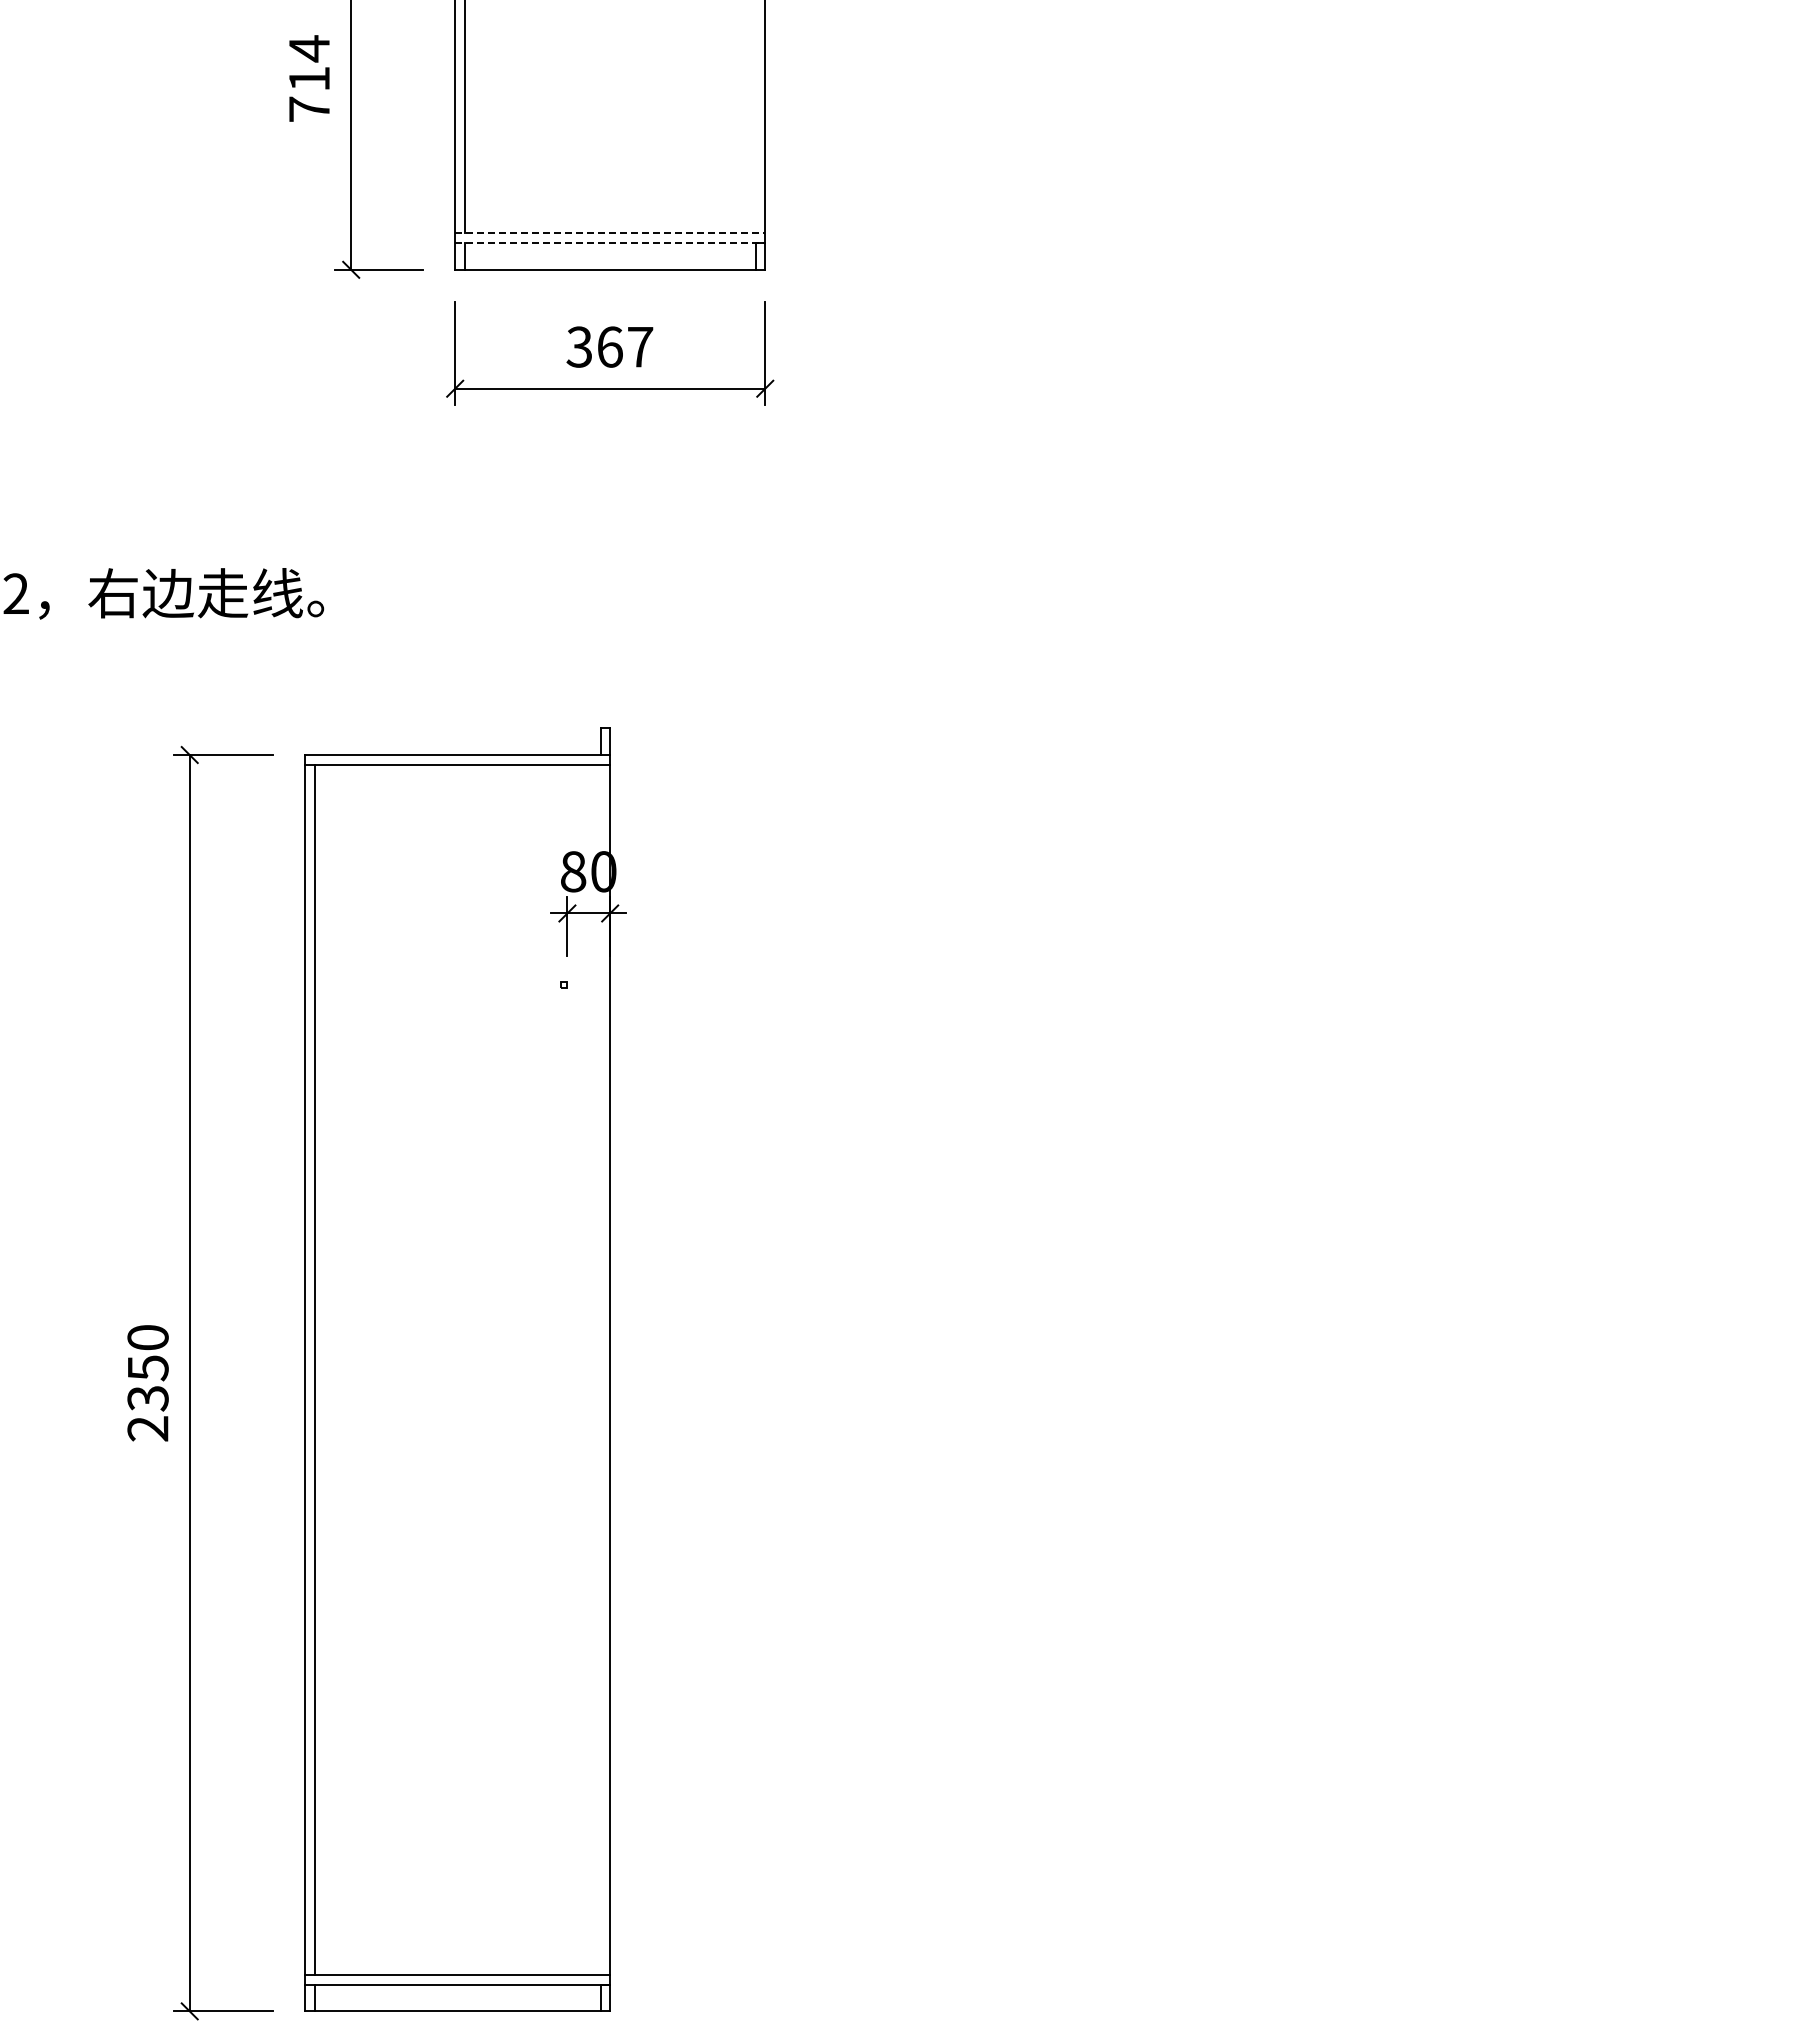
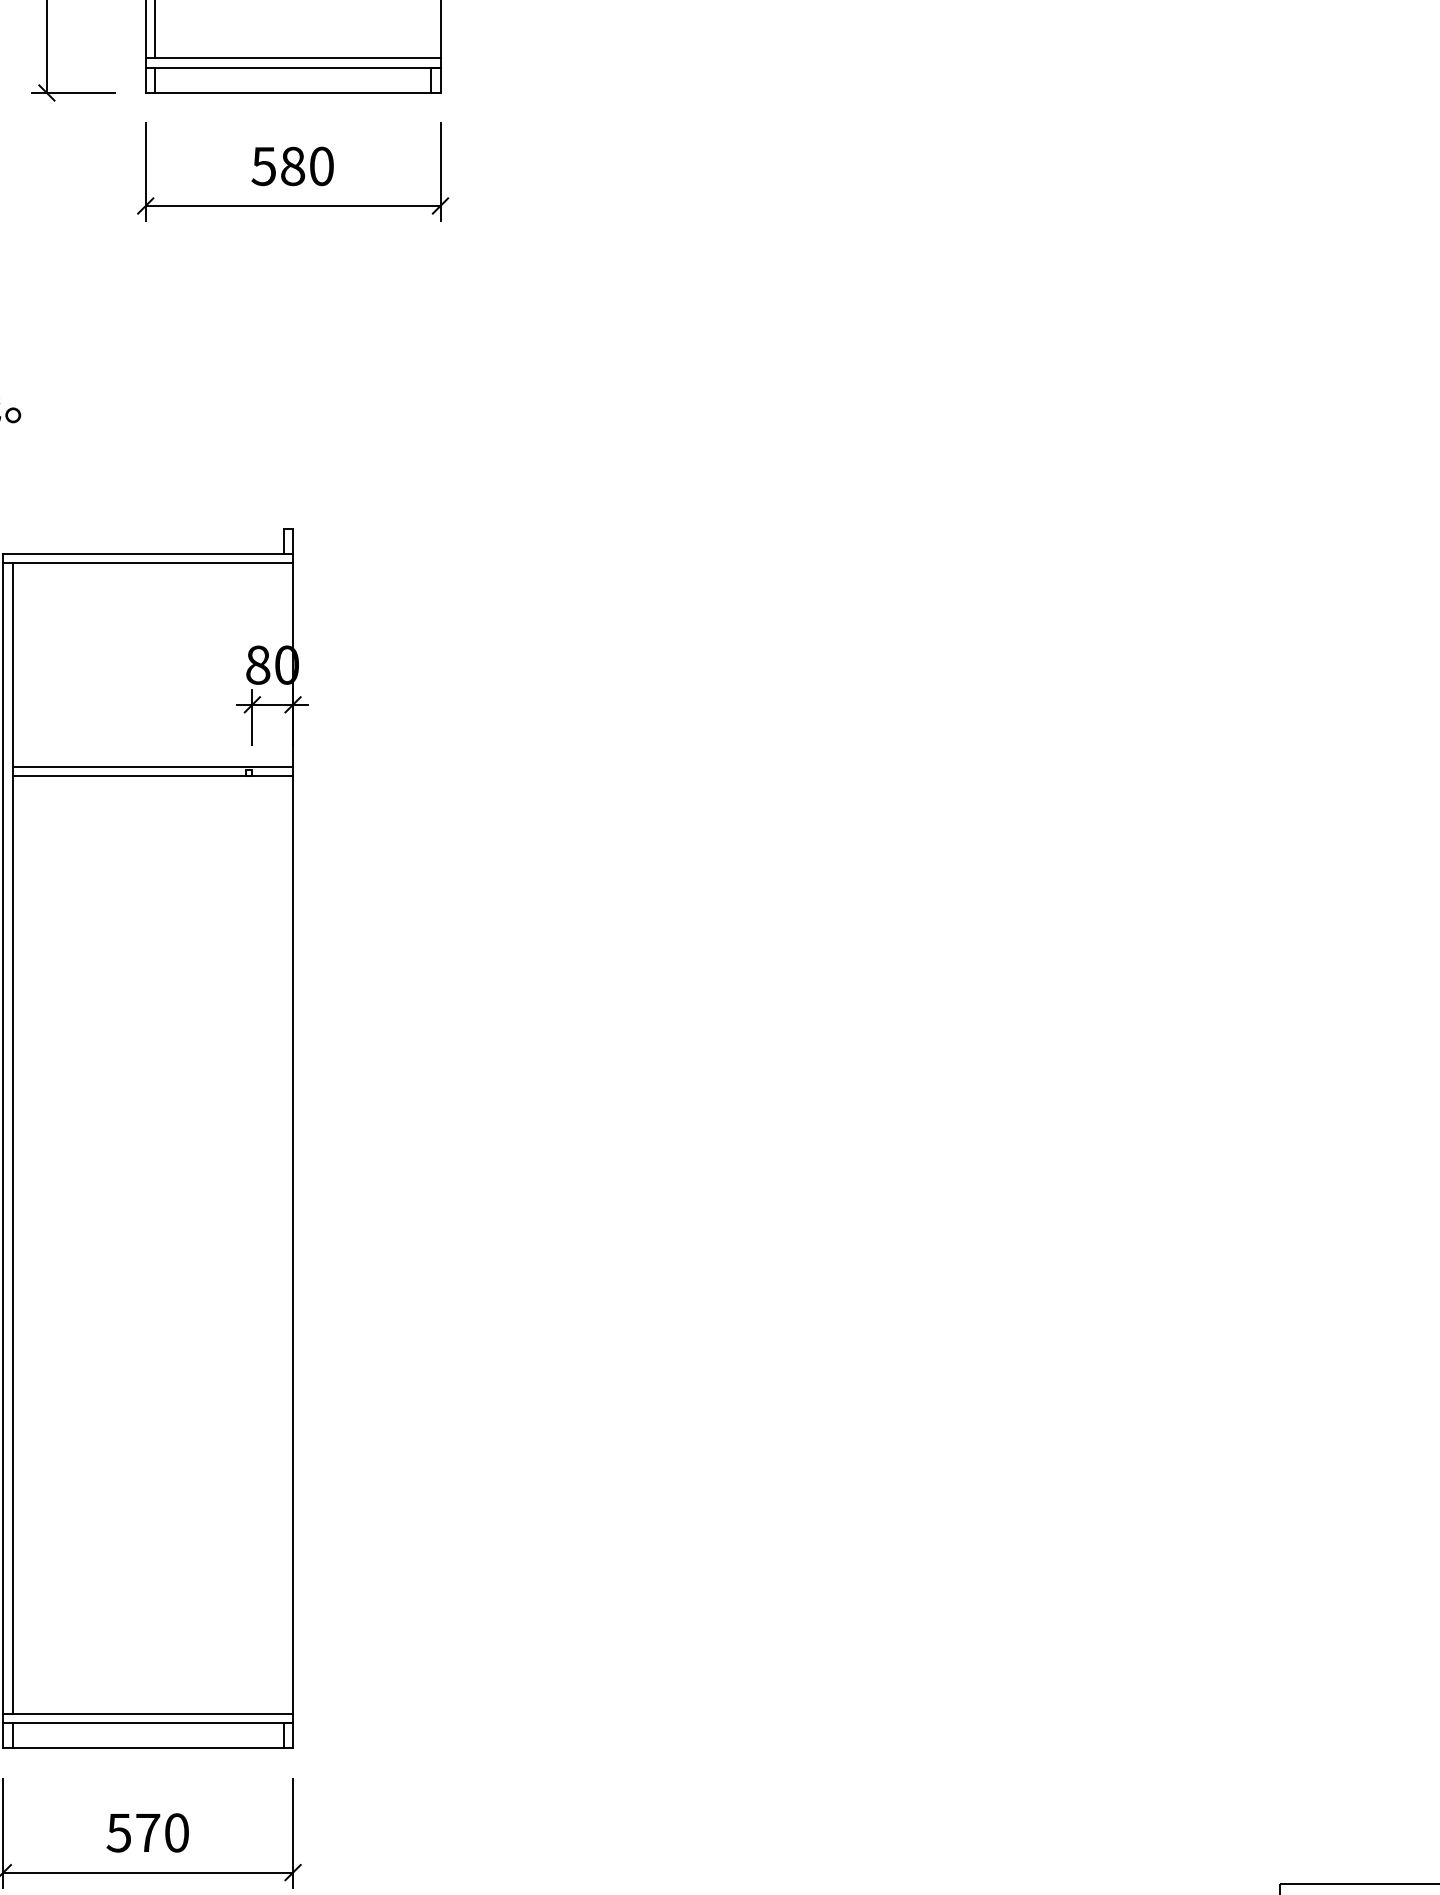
line: (610, 233) -> (293, 58), dashed -> solid
line: (610, 243) -> (293, 67), dashed -> solid
text: (609, 346) -> (292, 165), 367 -> 580
line: (462, 978) -> (152, 766), added
line: (462, 988) -> (152, 776), added

